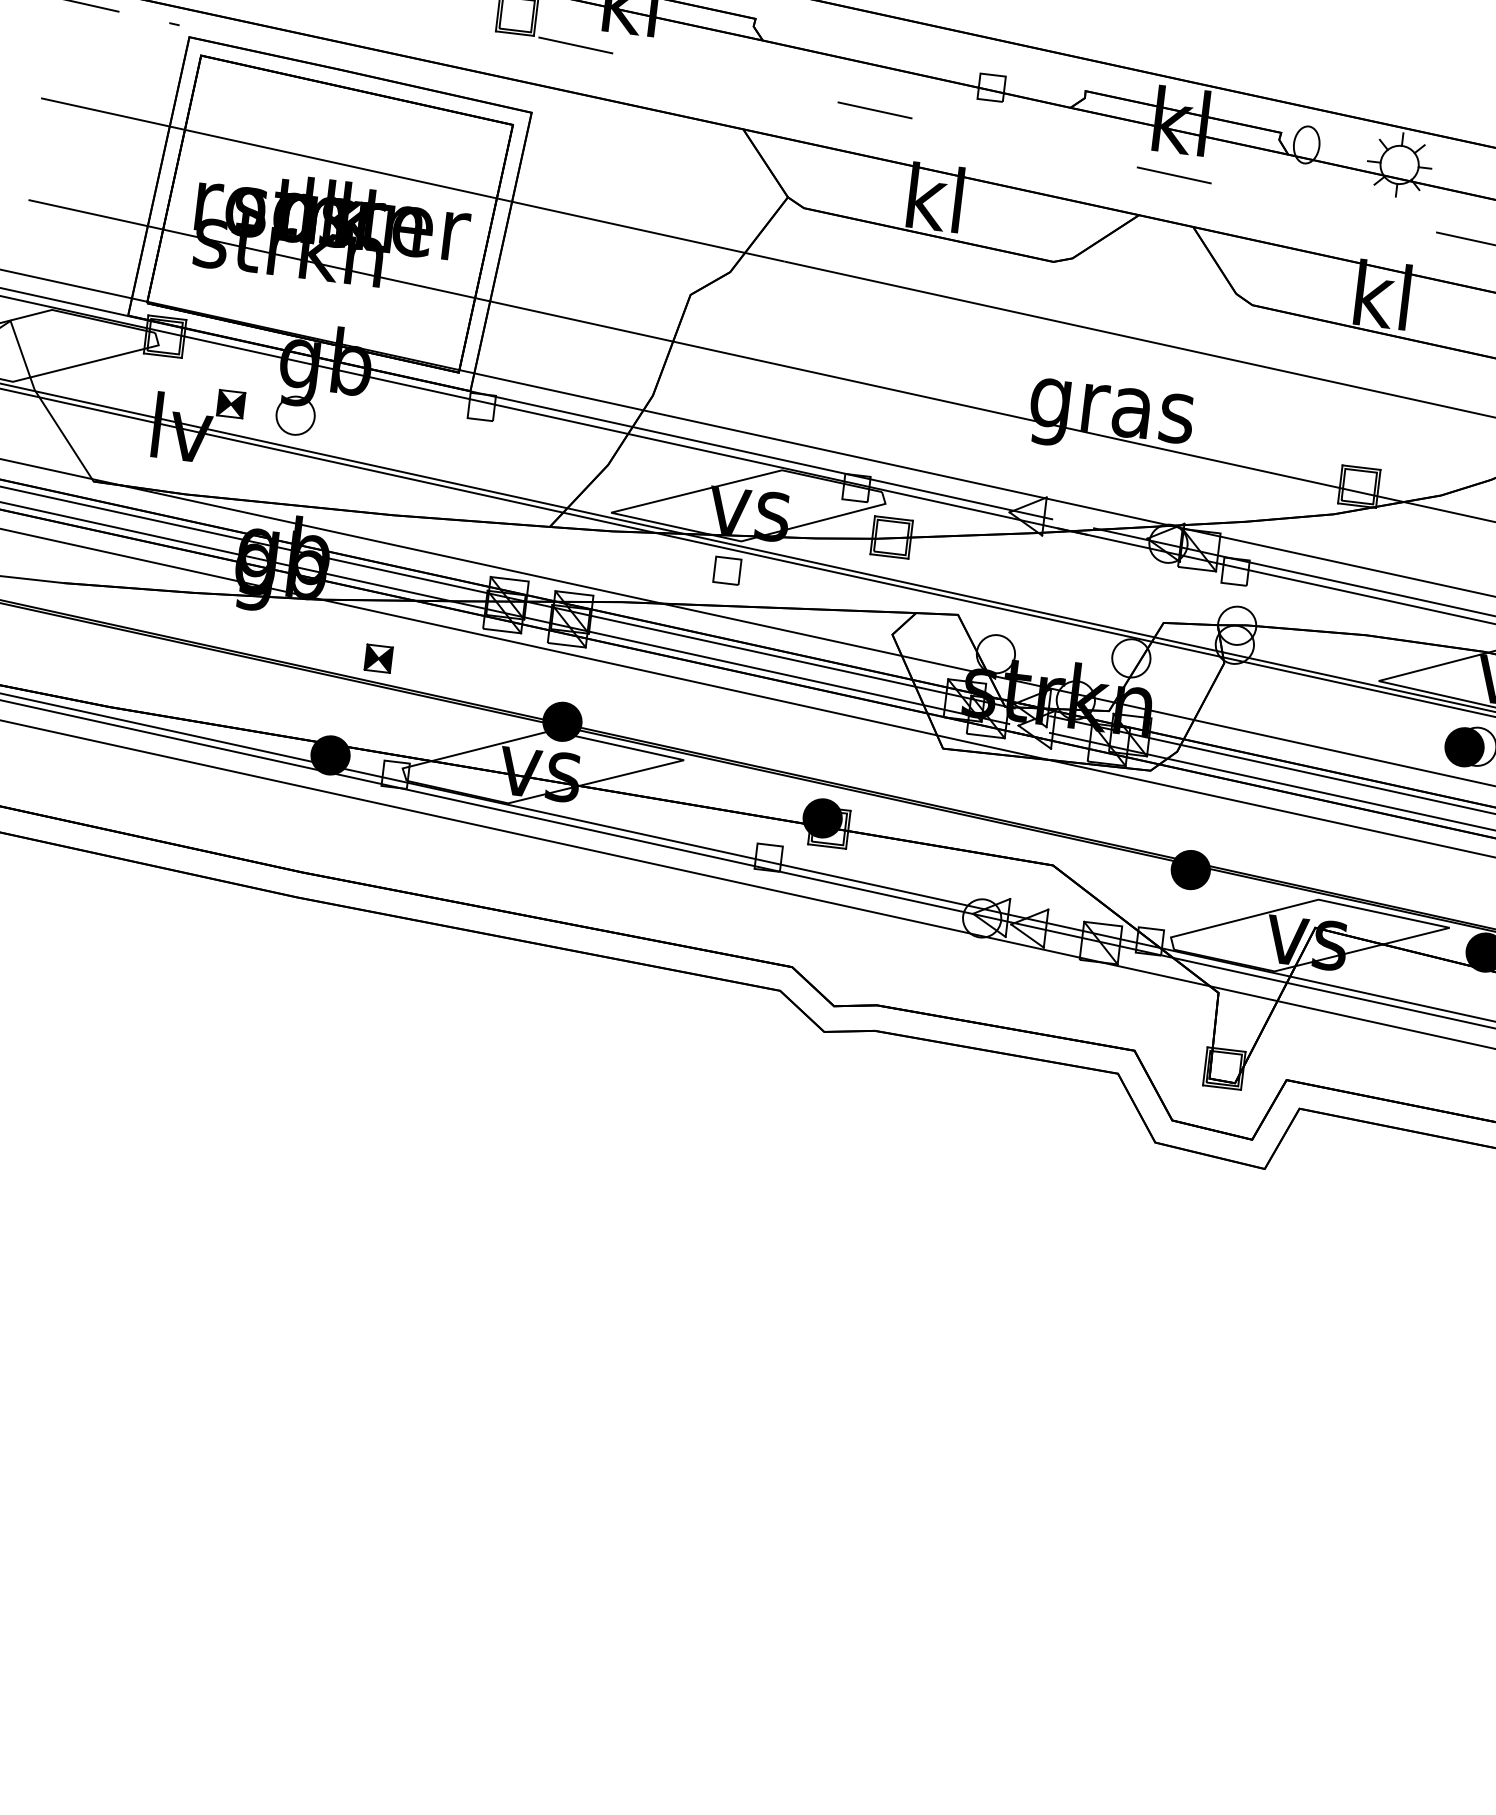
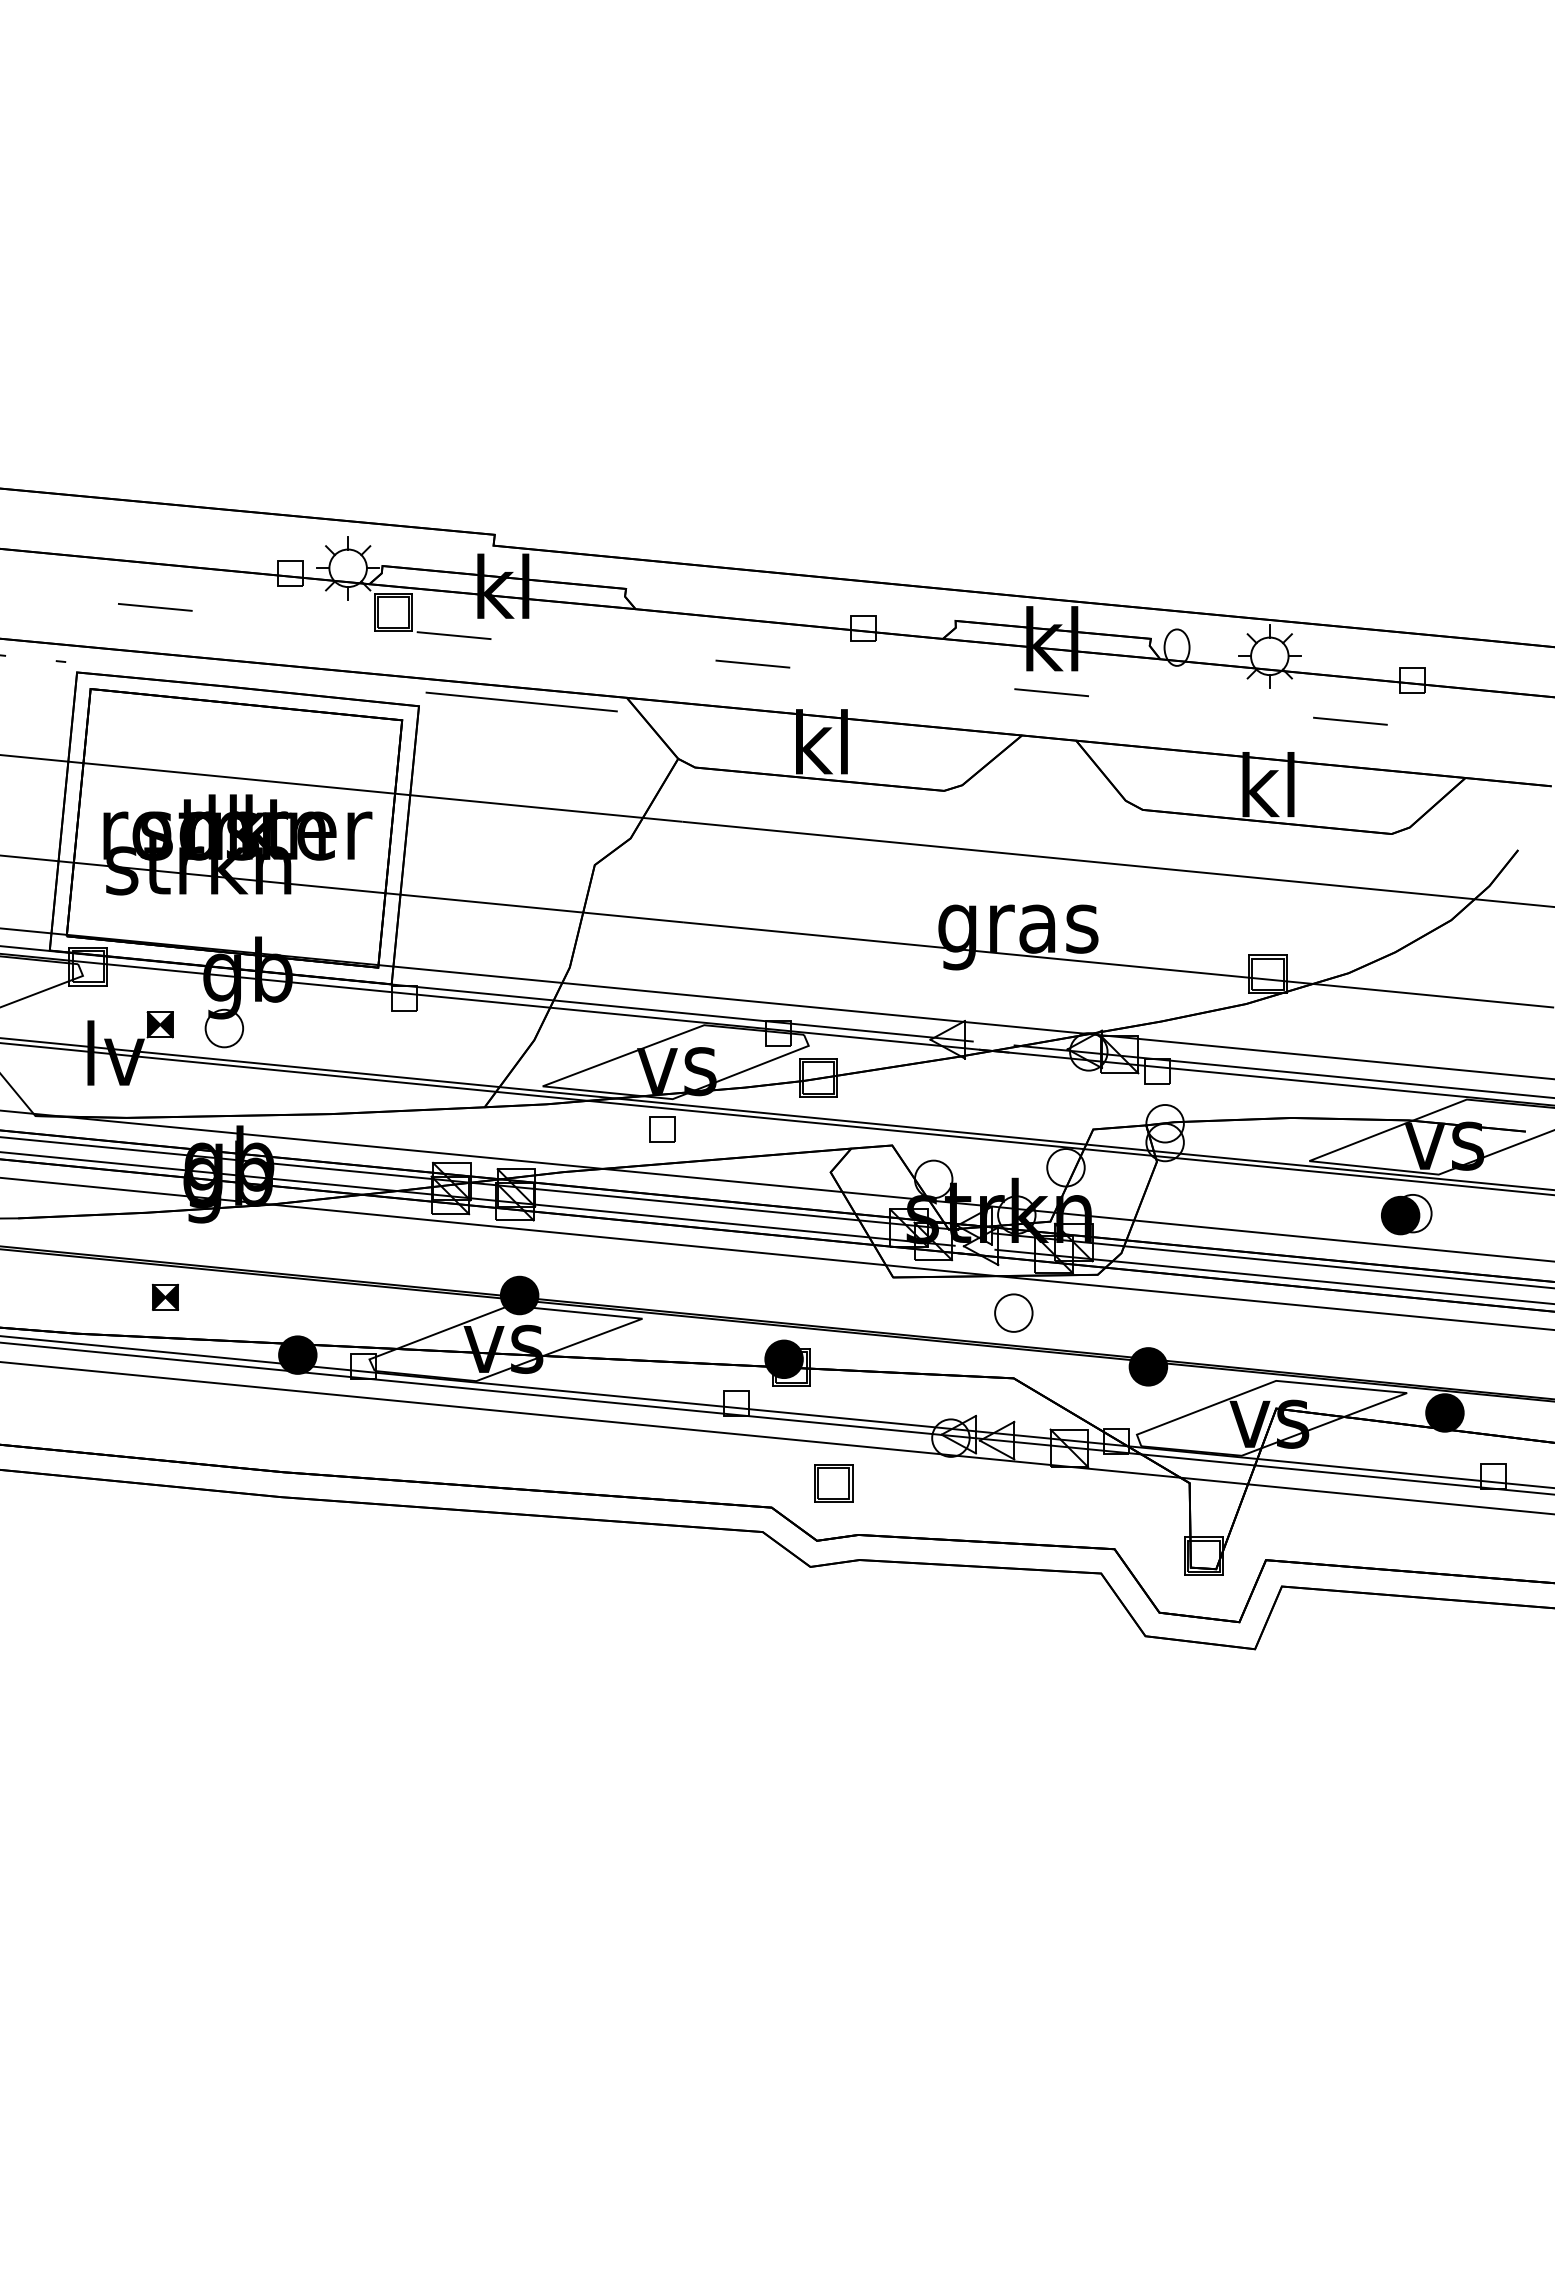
line: (636, 120) -> (521, 701), added
part: (378, 658) -> (165, 1297), moved
part: (1060, 798) -> (1013, 1312), added
part: (857, 950) -> (833, 1483), added

